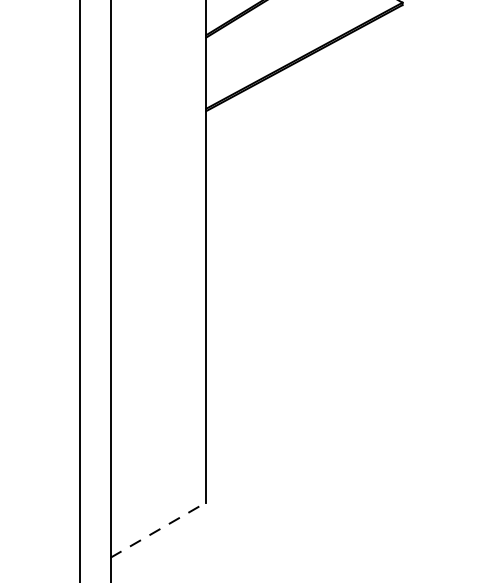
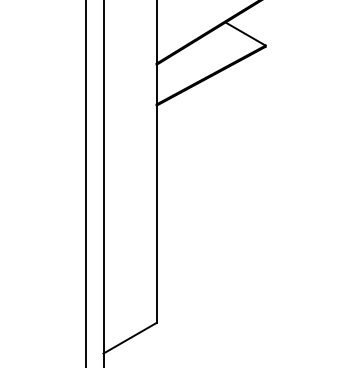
line: (159, 530) -> (130, 338), dashed -> solid

